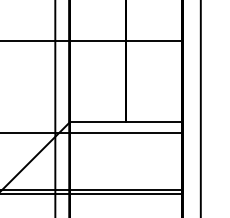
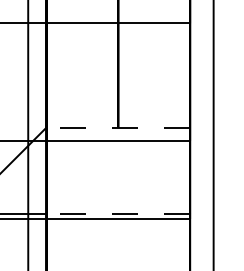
line: (125, 122) -> (117, 127), solid -> dashed
line: (125, 189) -> (117, 213), solid -> dashed

